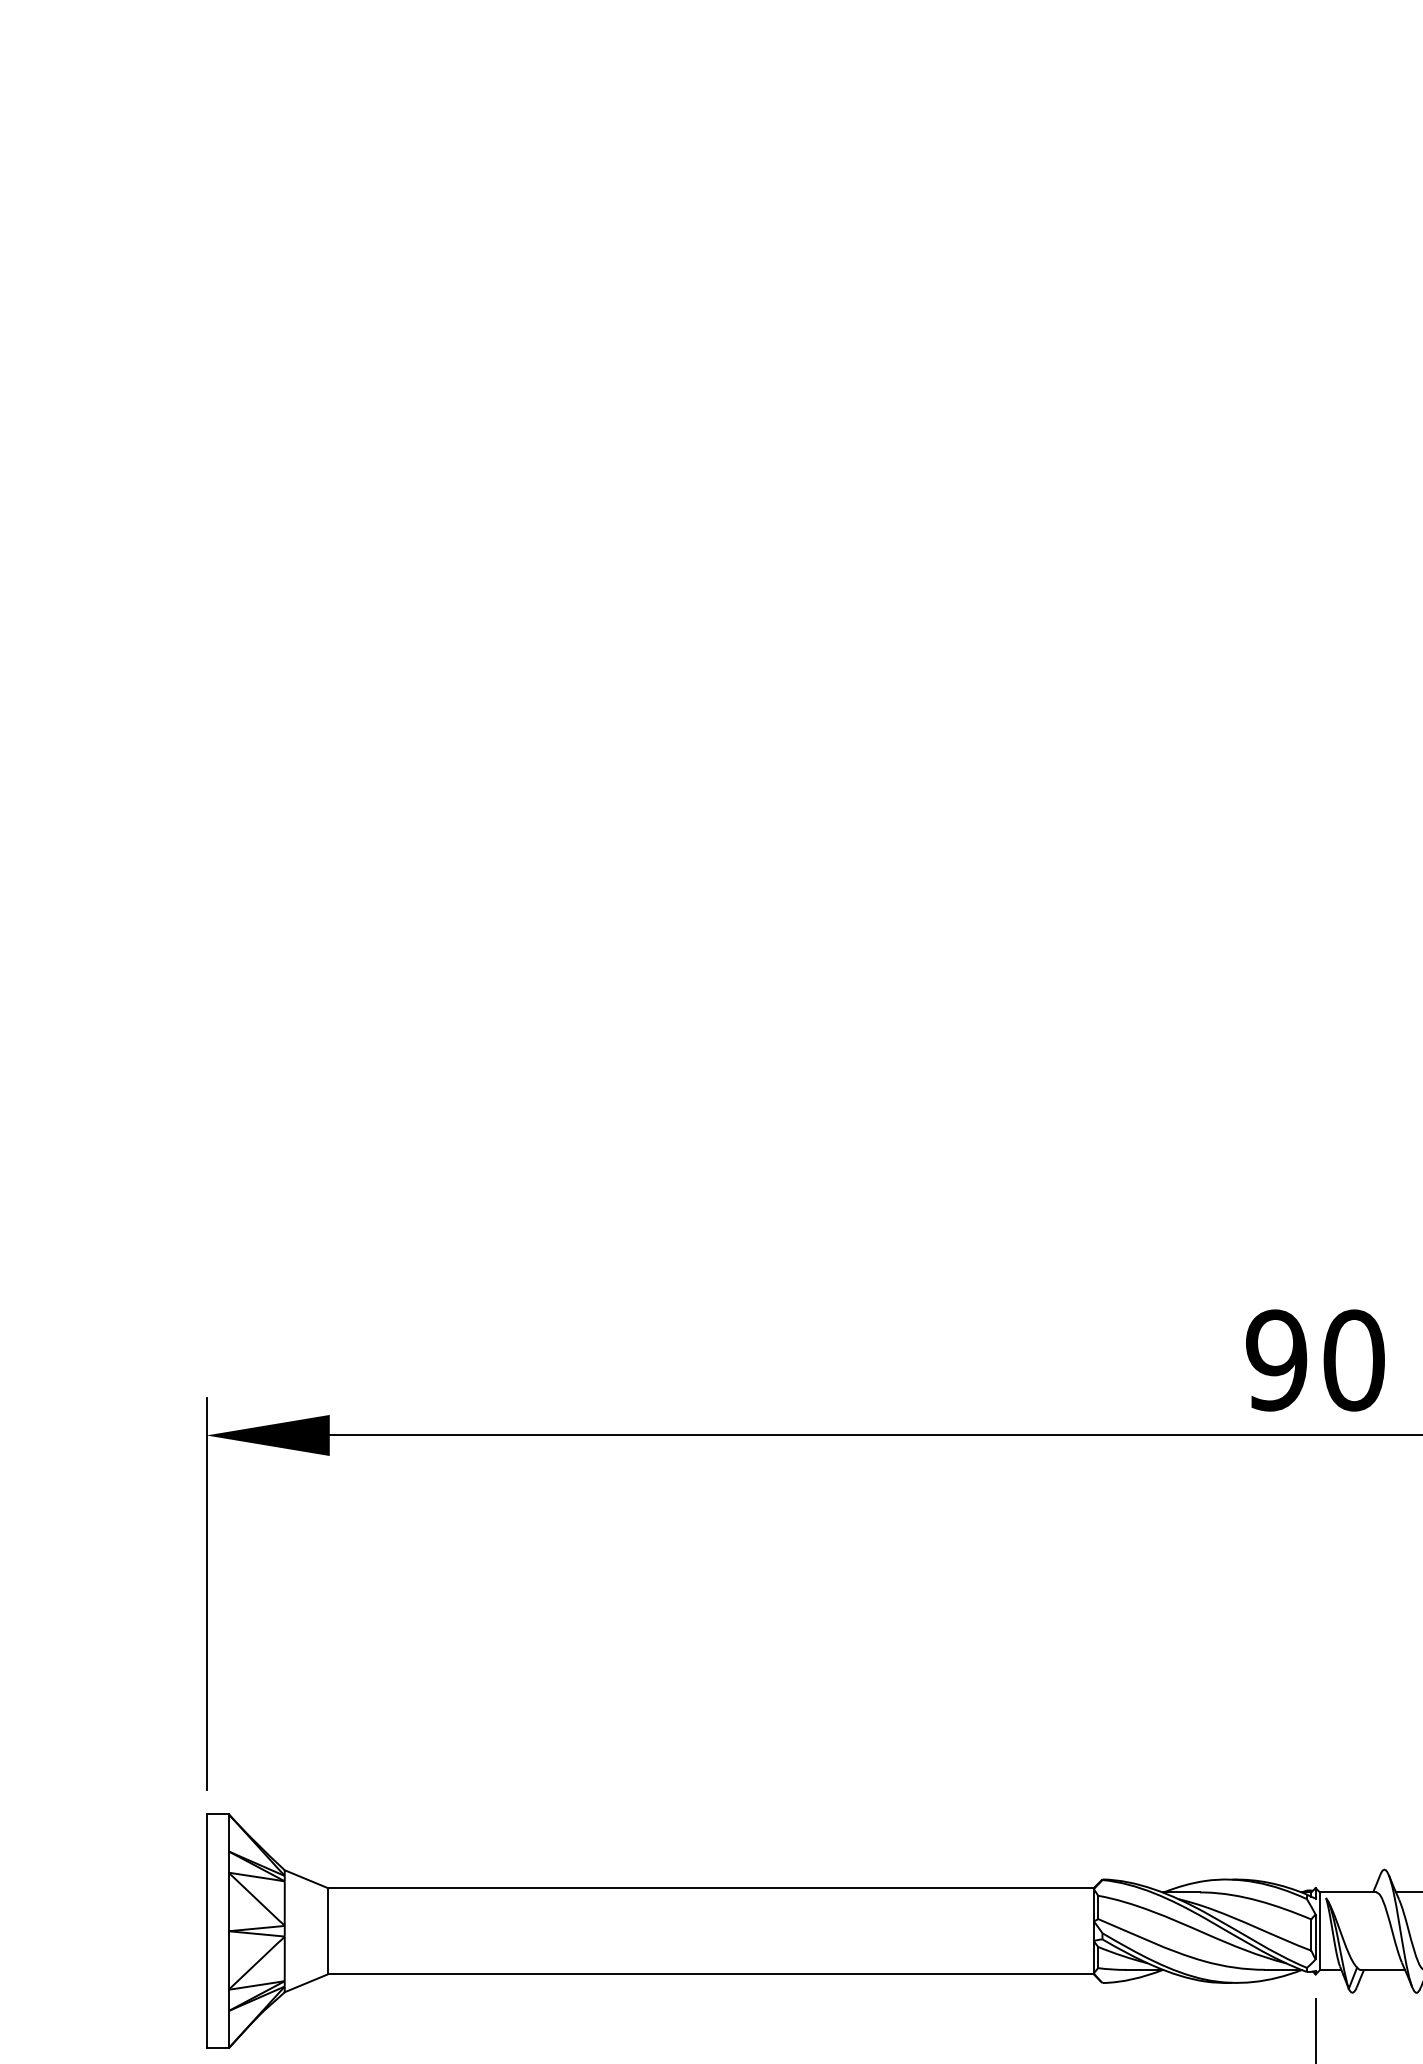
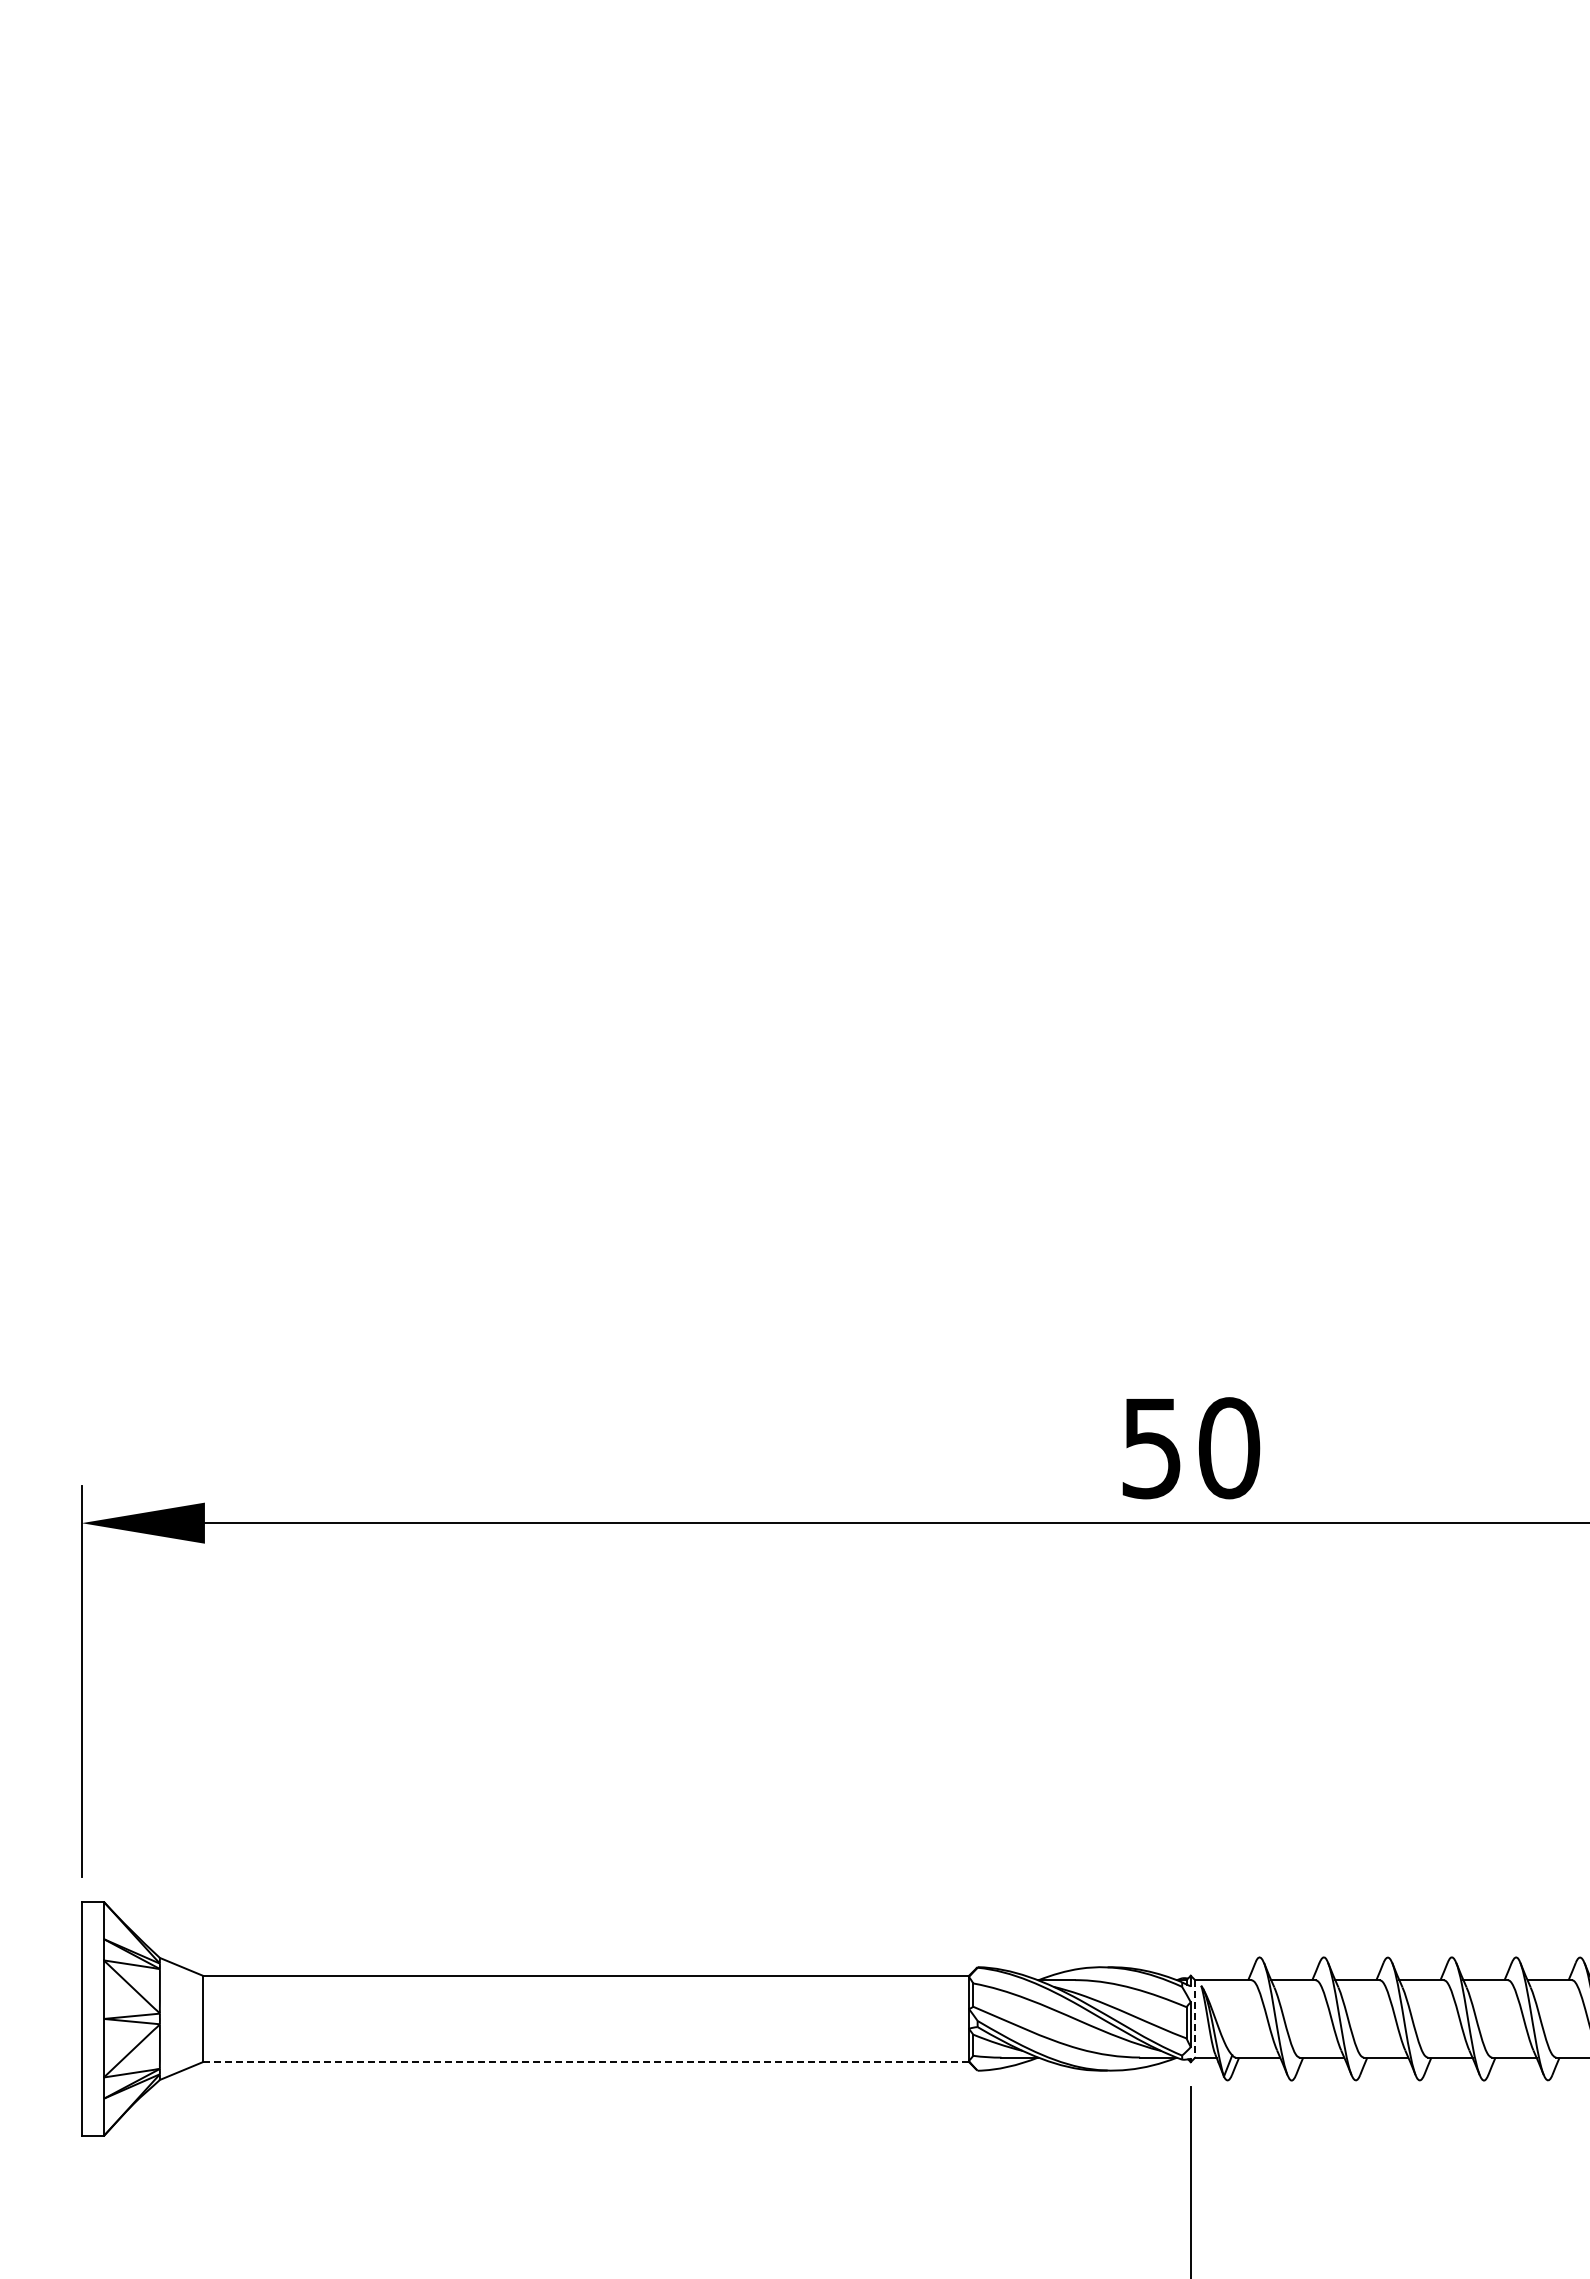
text: (1276, 1360) -> (1151, 1448), 90 -> 50
line: (1320, 1930) -> (1195, 2018), solid -> dashed
line: (711, 1974) -> (586, 2062), solid -> dashed

